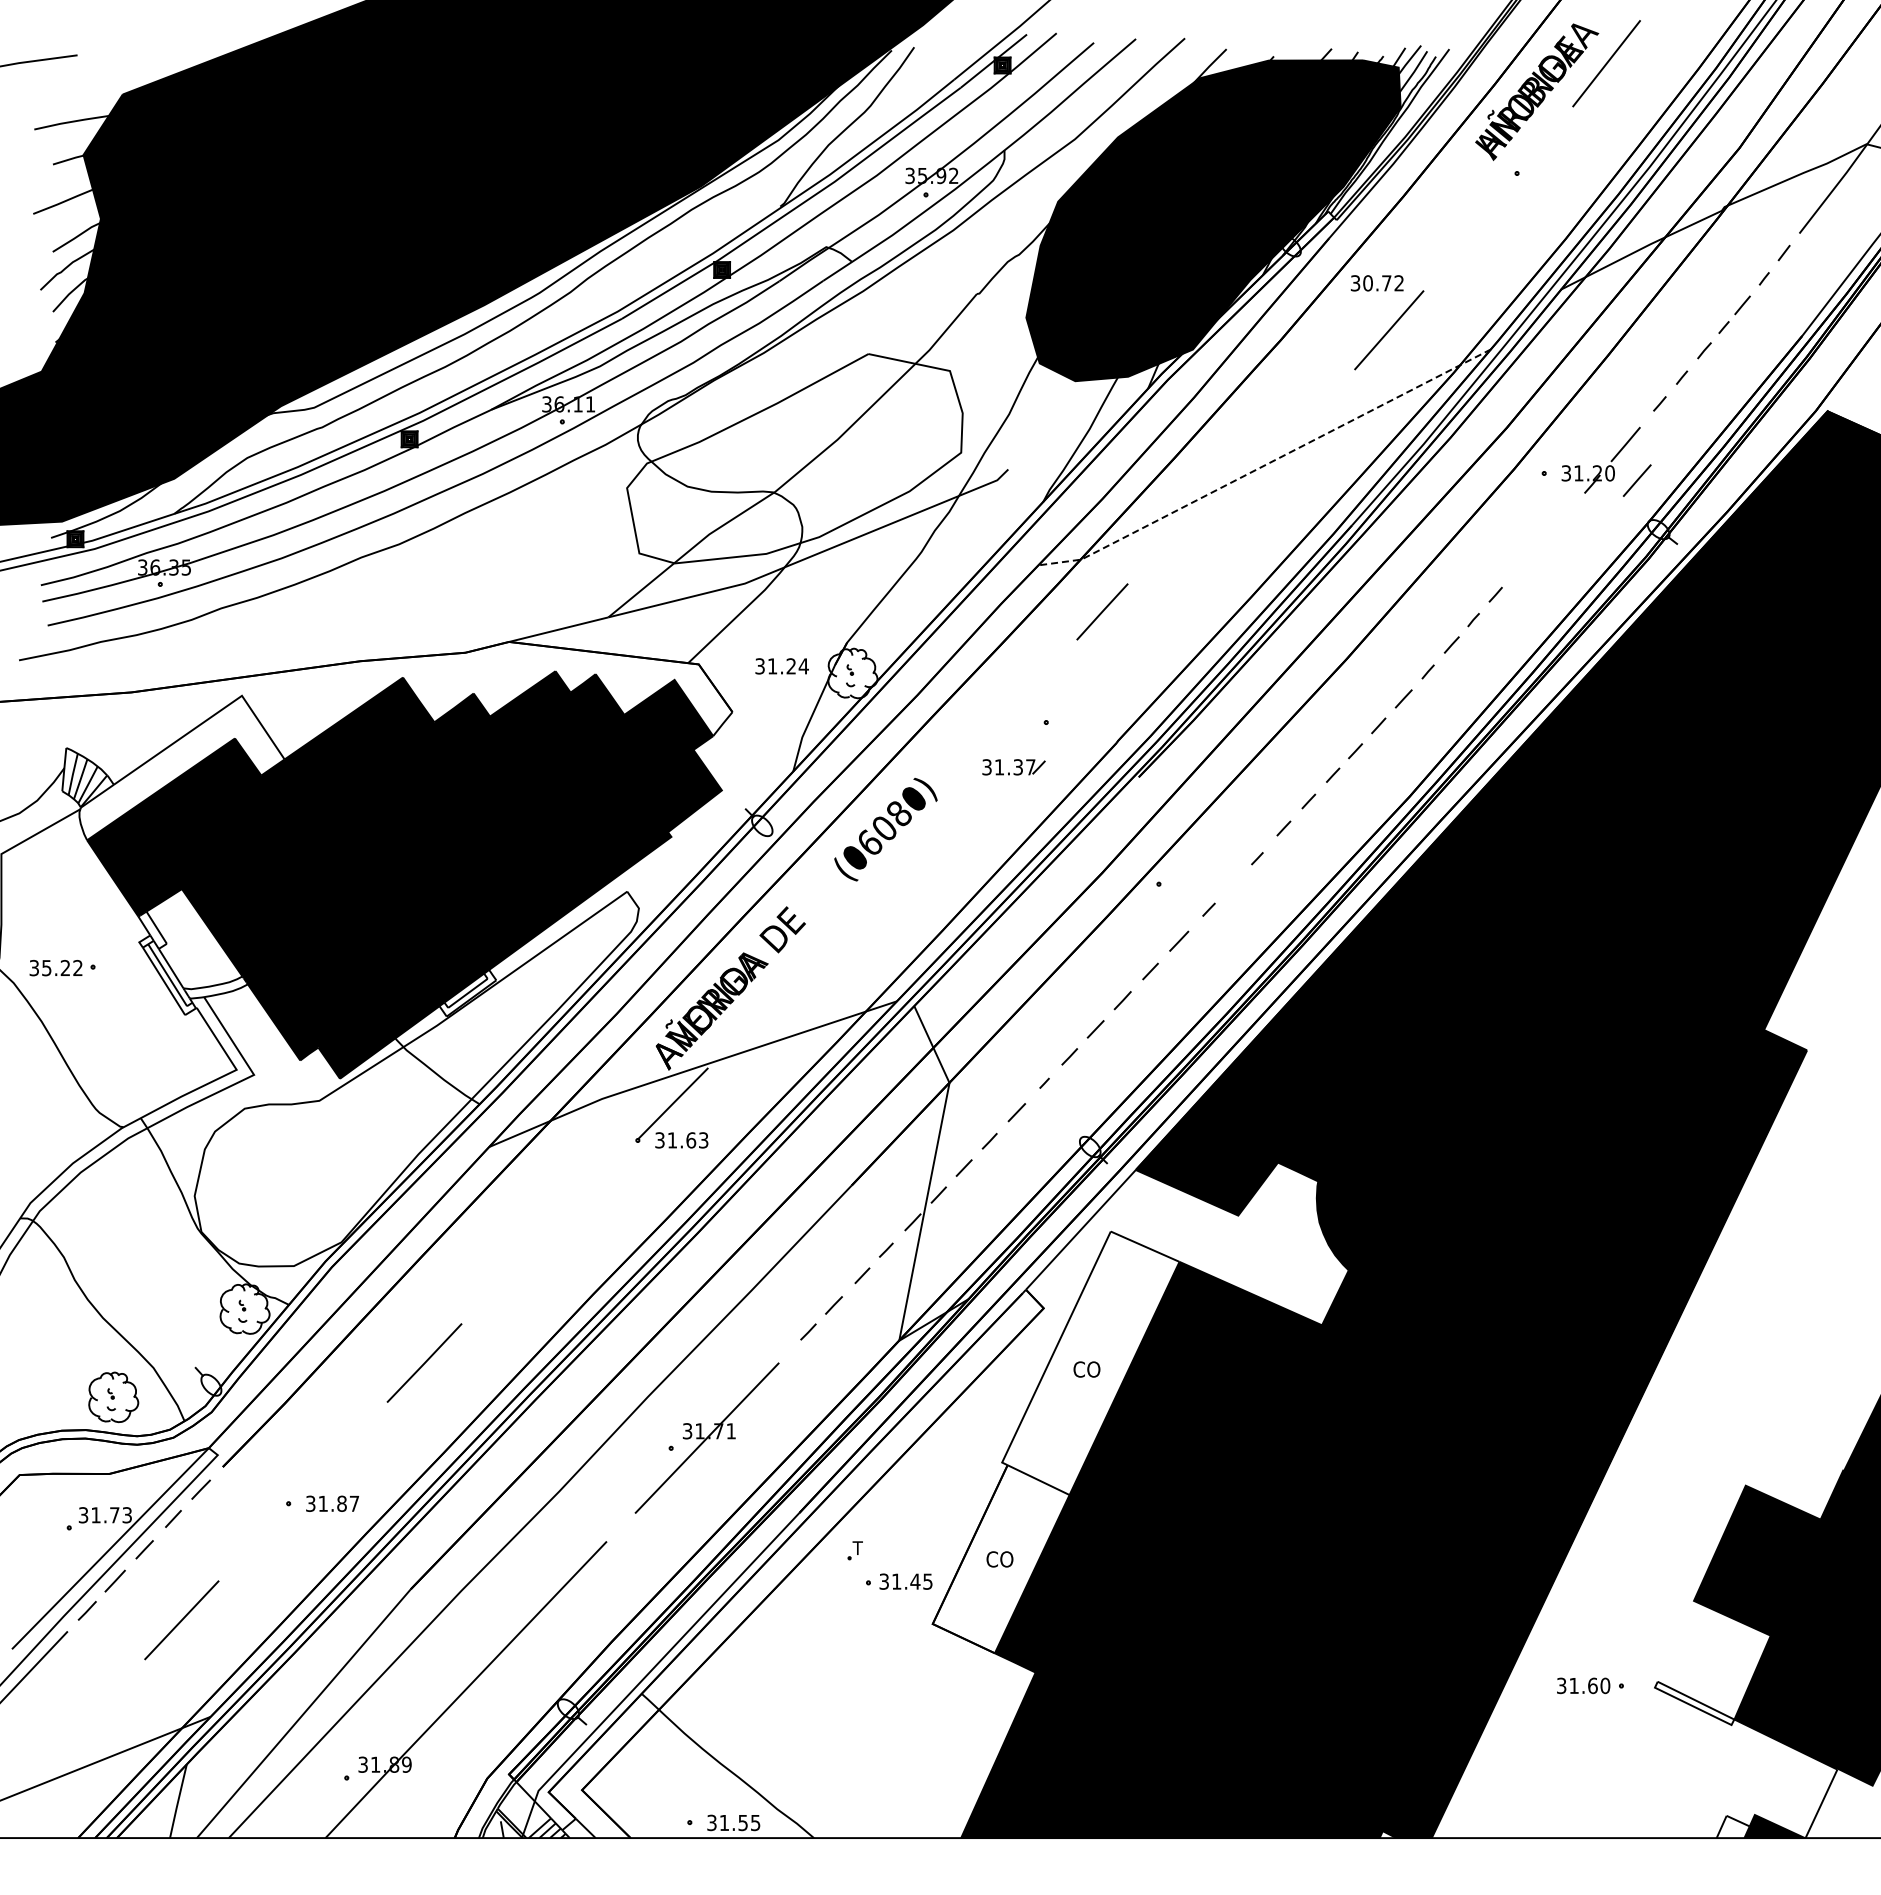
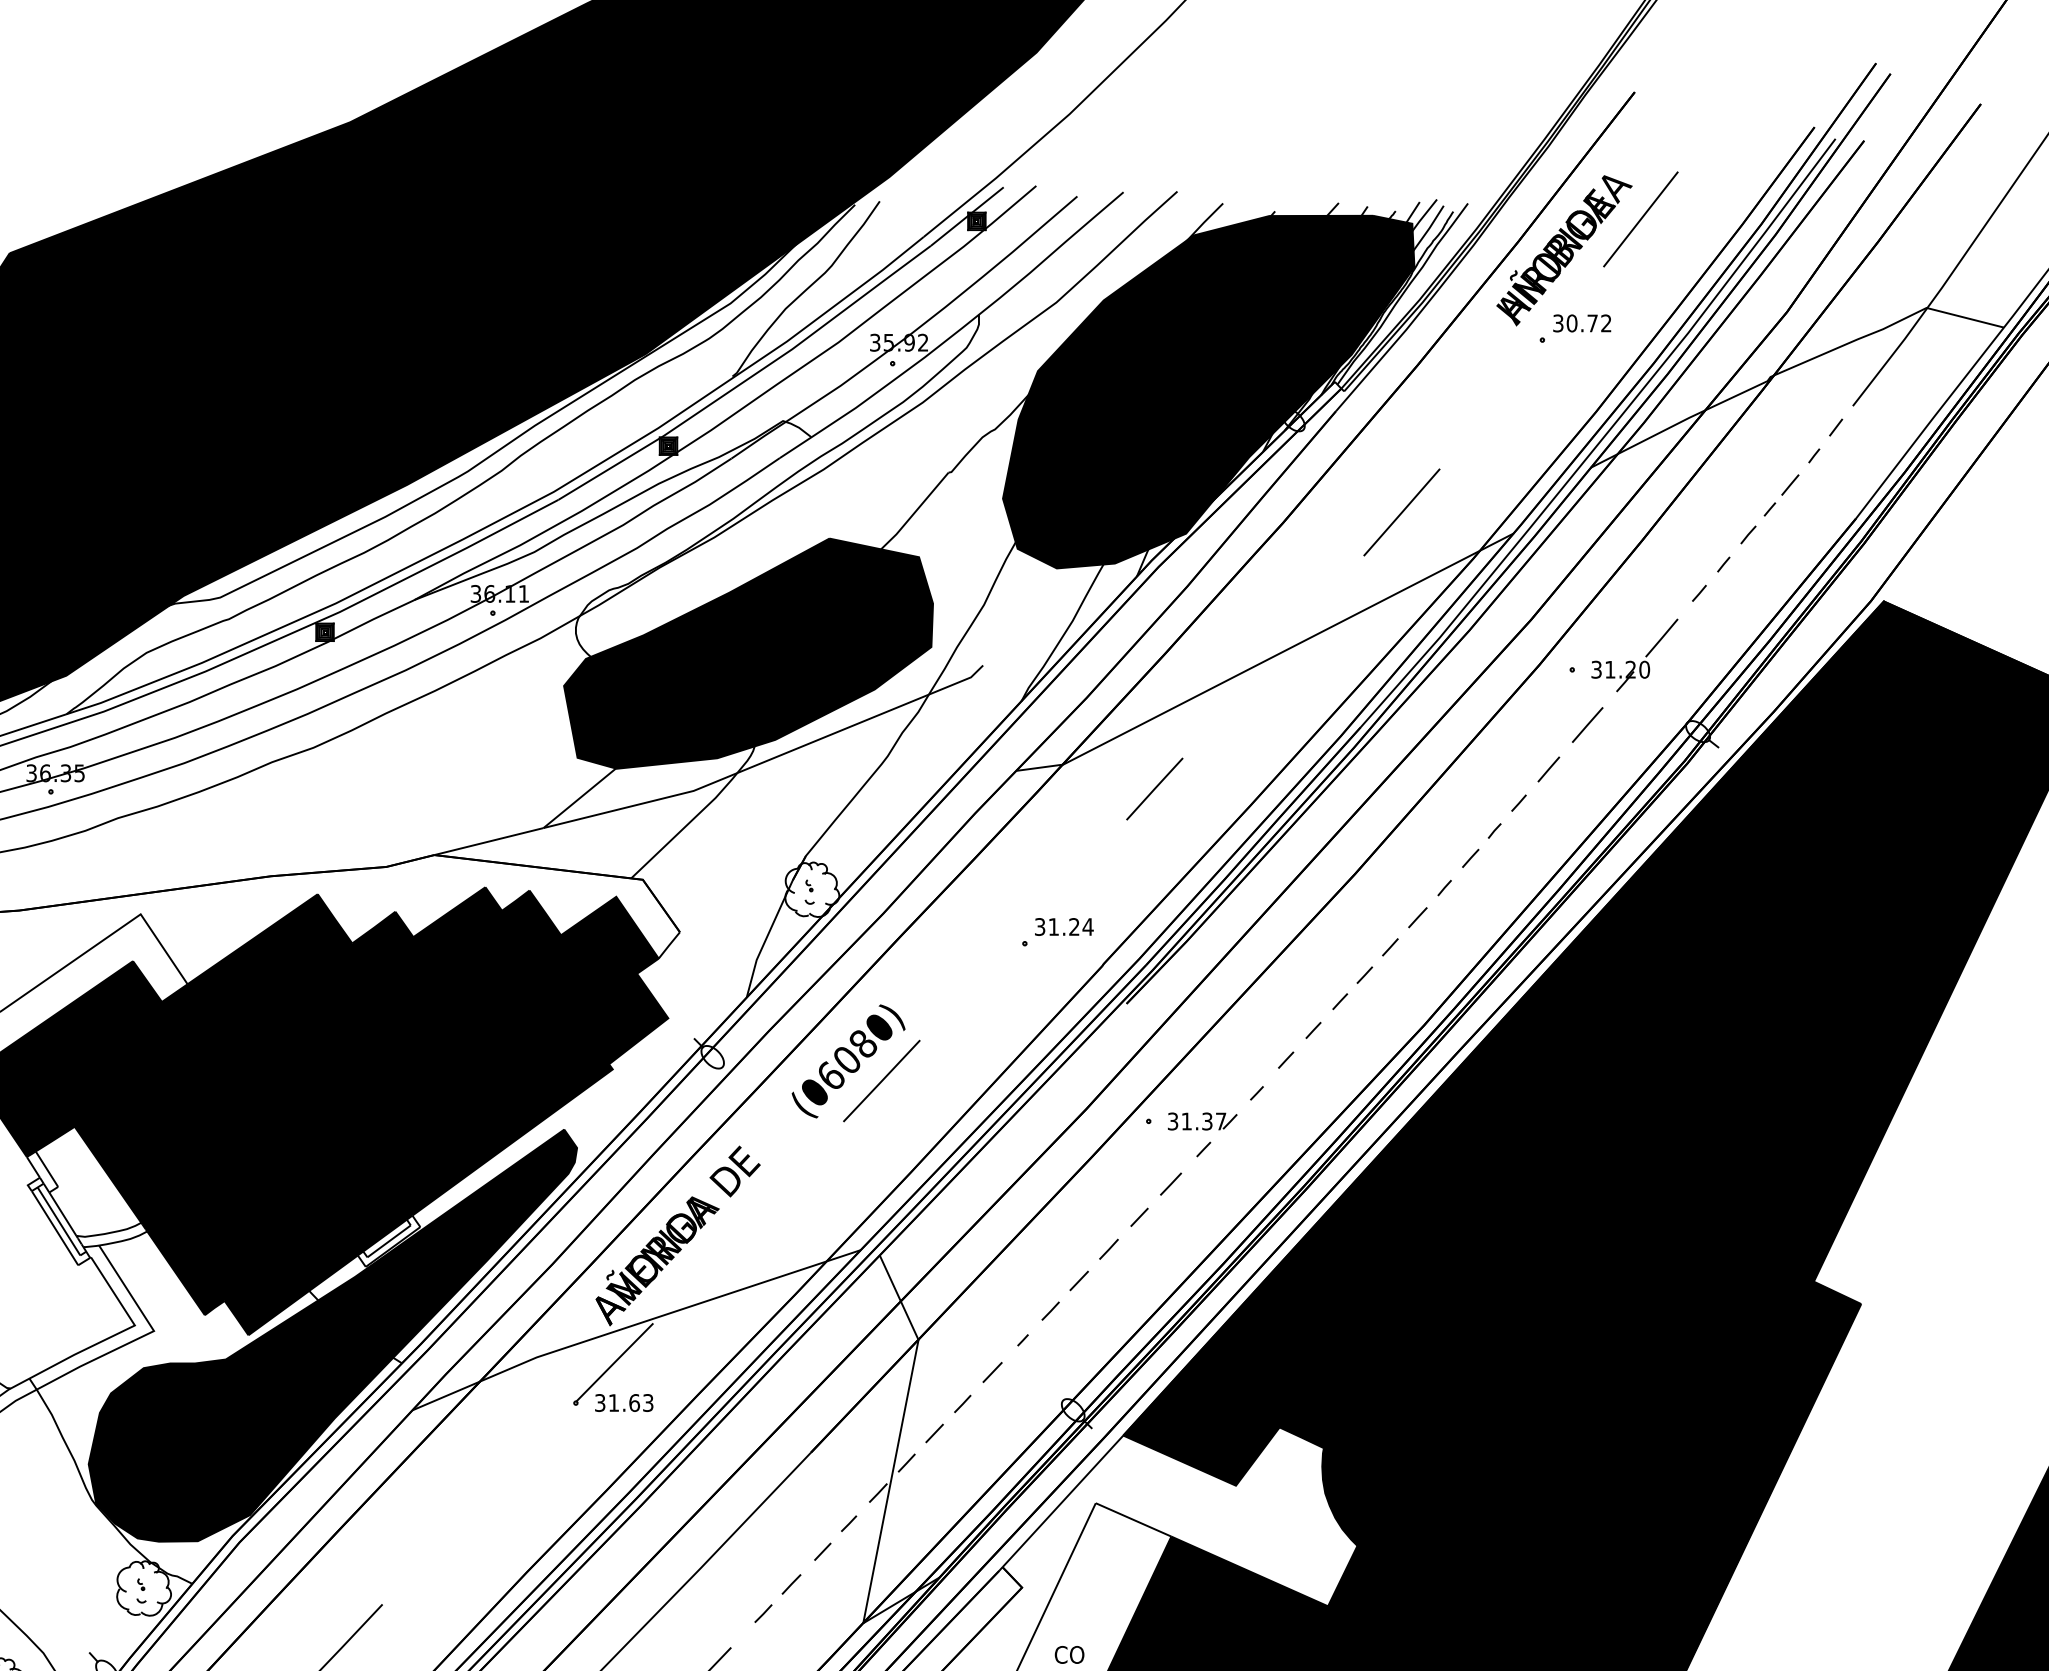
text: (1376, 283) -> (1581, 323), moved
fill: (794, 458) -> (748, 653), added
line: (1266, 464) -> (1266, 660), dashed -> solid
line: (1636, 480) -> (1586, 724), moved
line: (1522, 563) -> (1548, 768), added
line: (1102, 611) -> (1154, 788), moved
text: (781, 666) -> (1063, 927), moved
part: (1013, 767) -> (1202, 1121), moved
line: (916, 847) -> (882, 1081), added
fill: (416, 1078) -> (332, 1334), added

